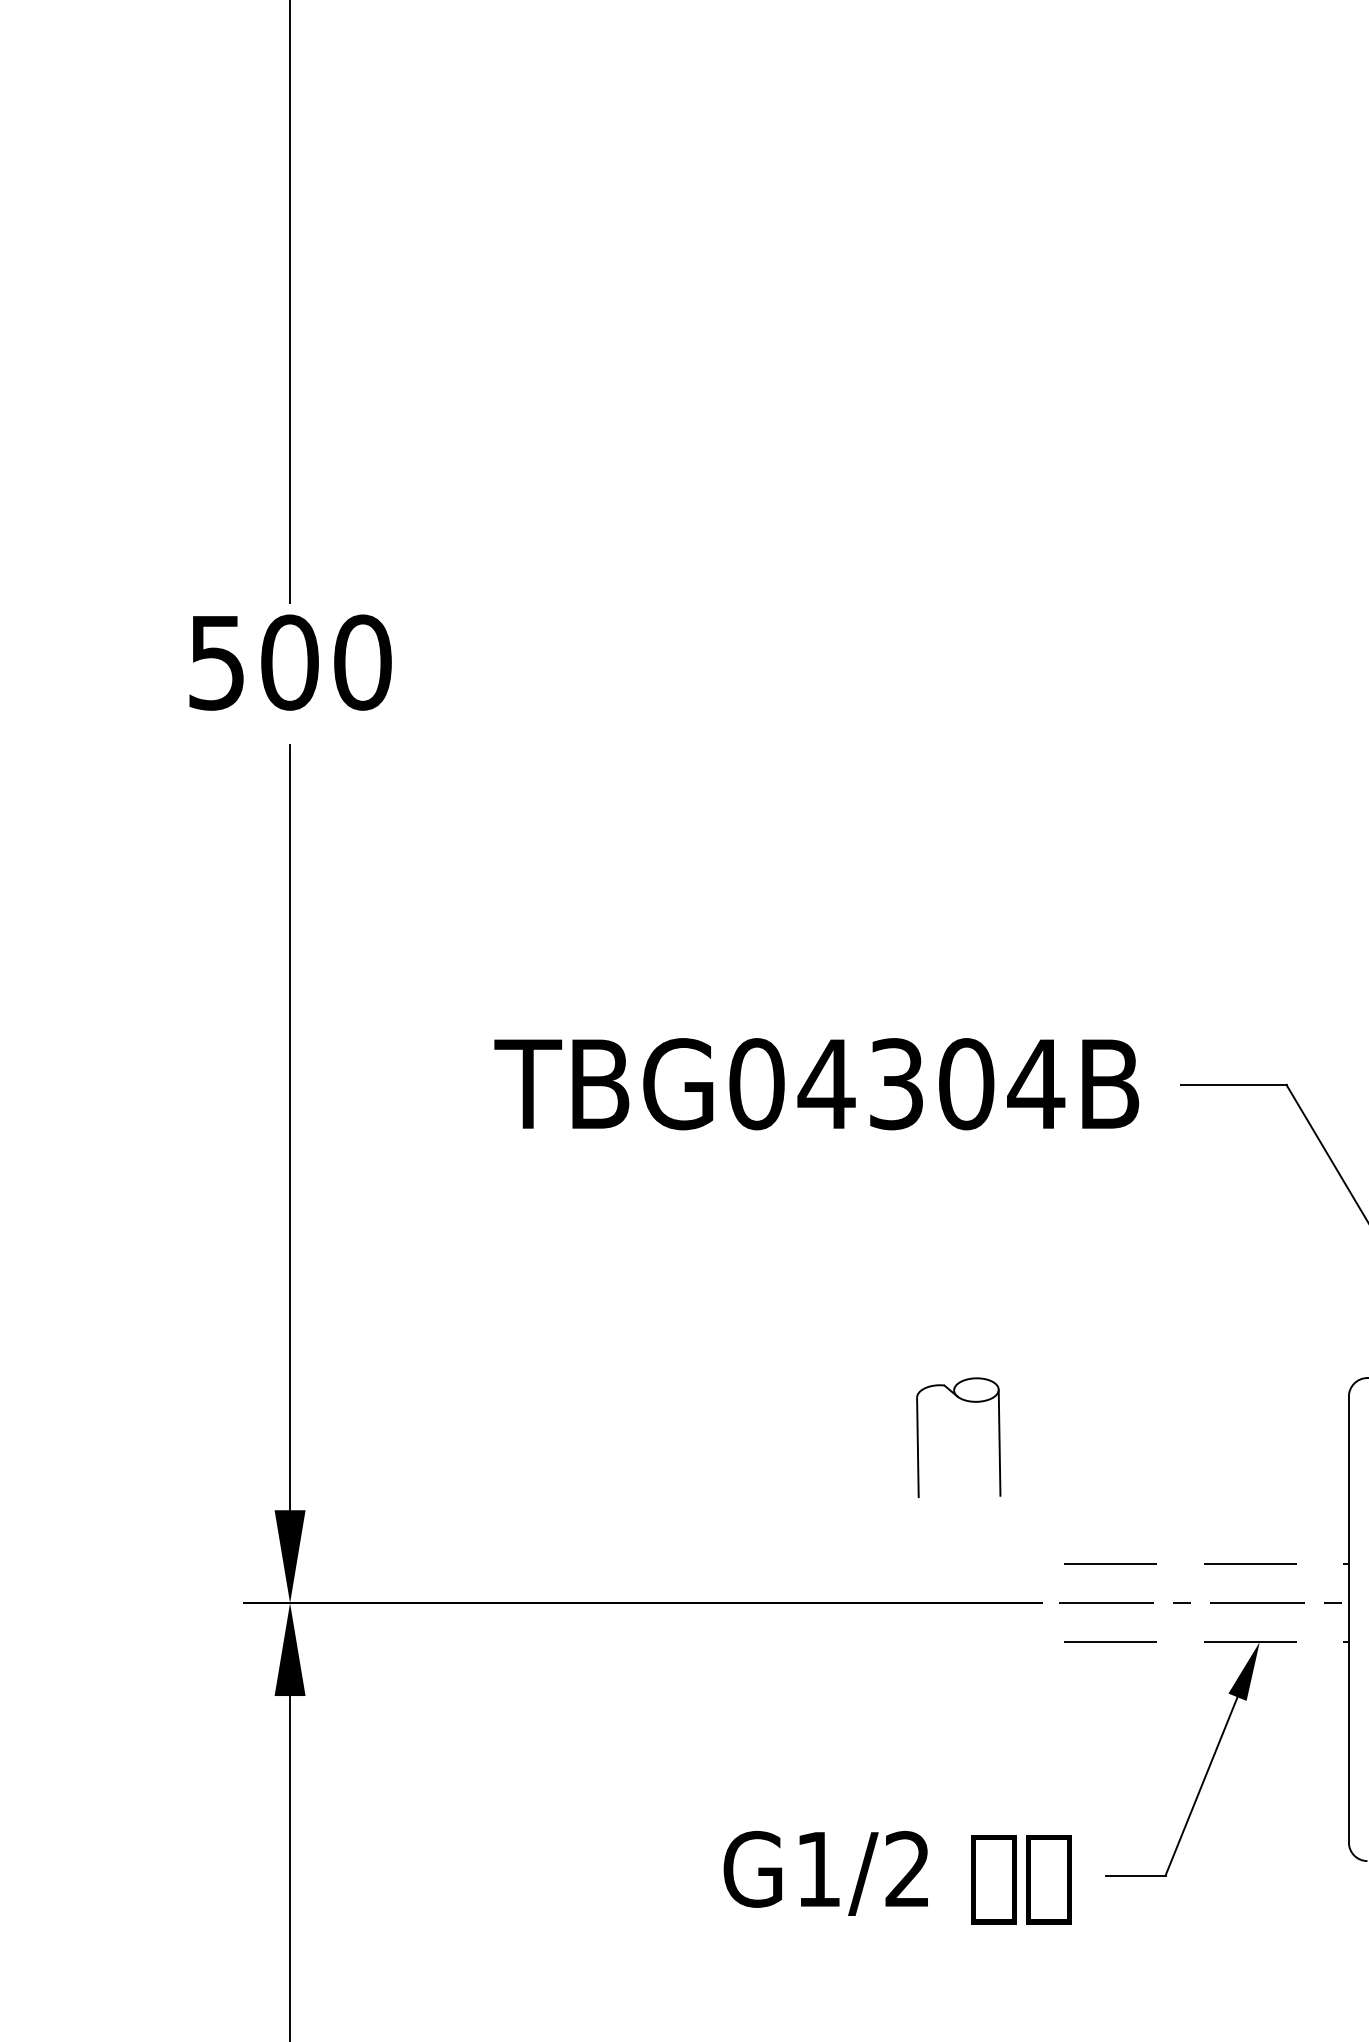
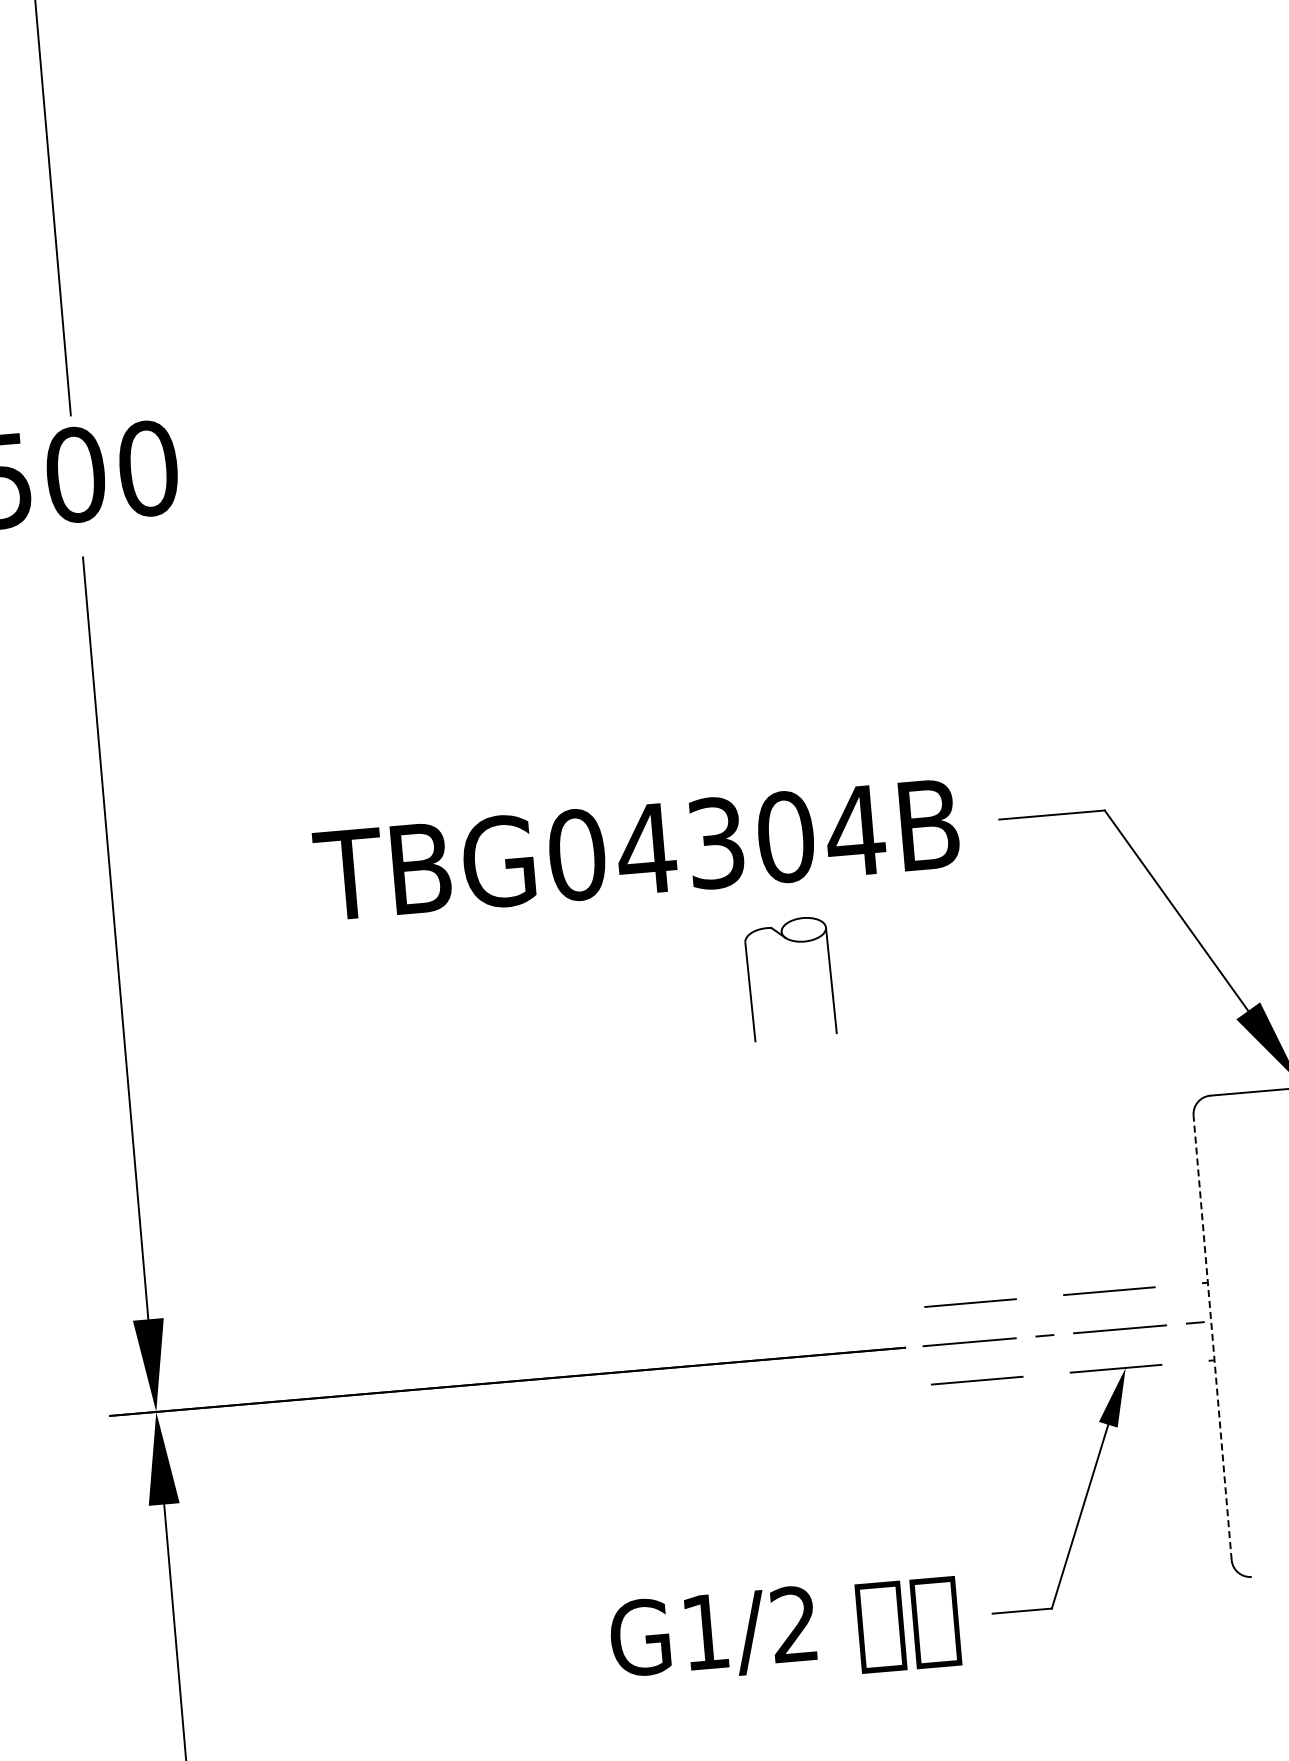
part: (968, 1402) -> (796, 942), moved
line: (1348, 1619) -> (1212, 1337), solid -> dashed

